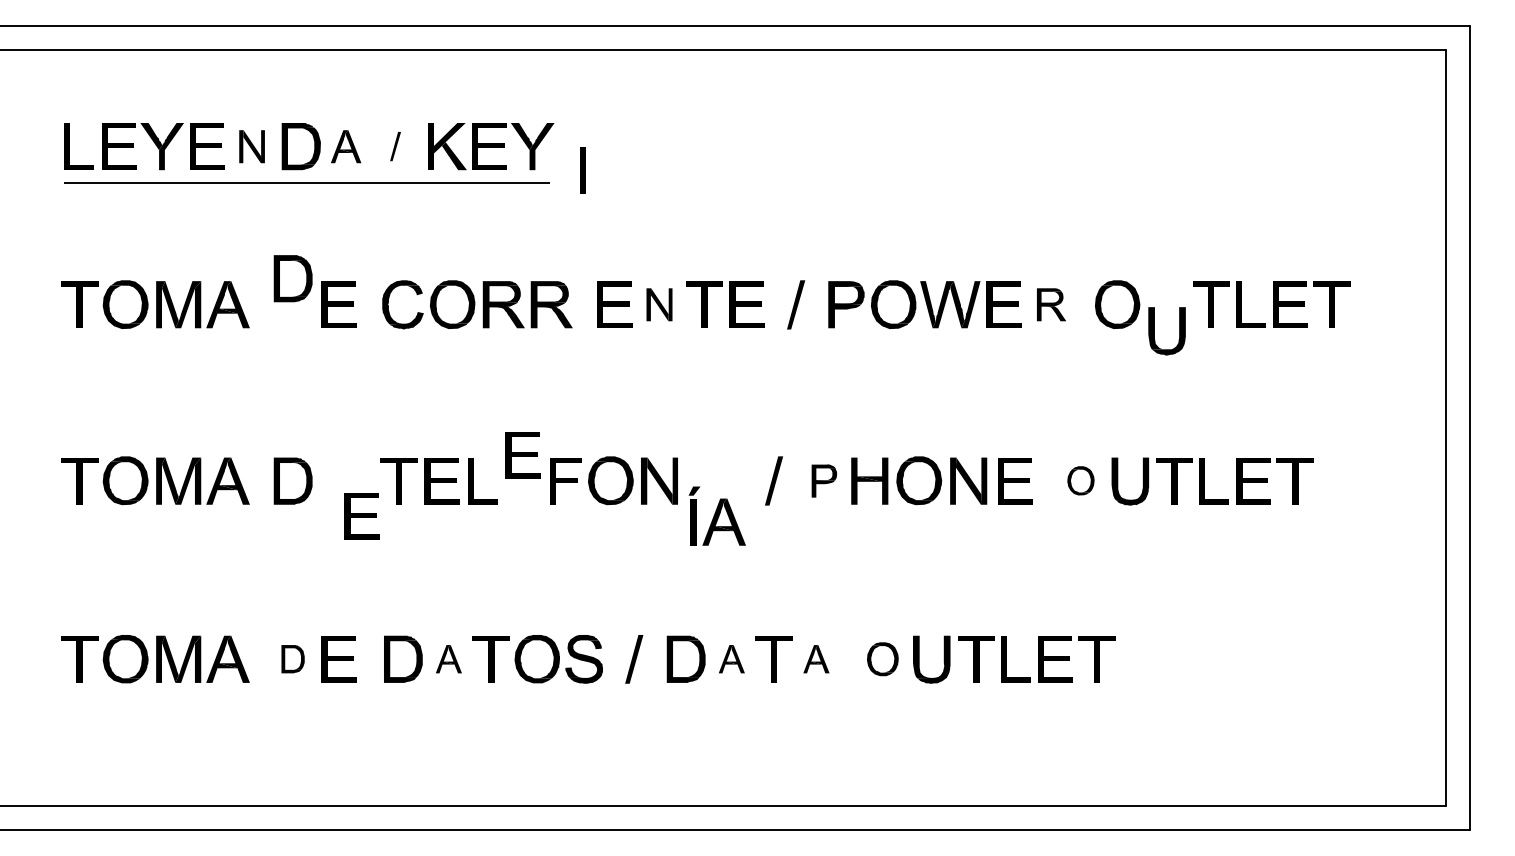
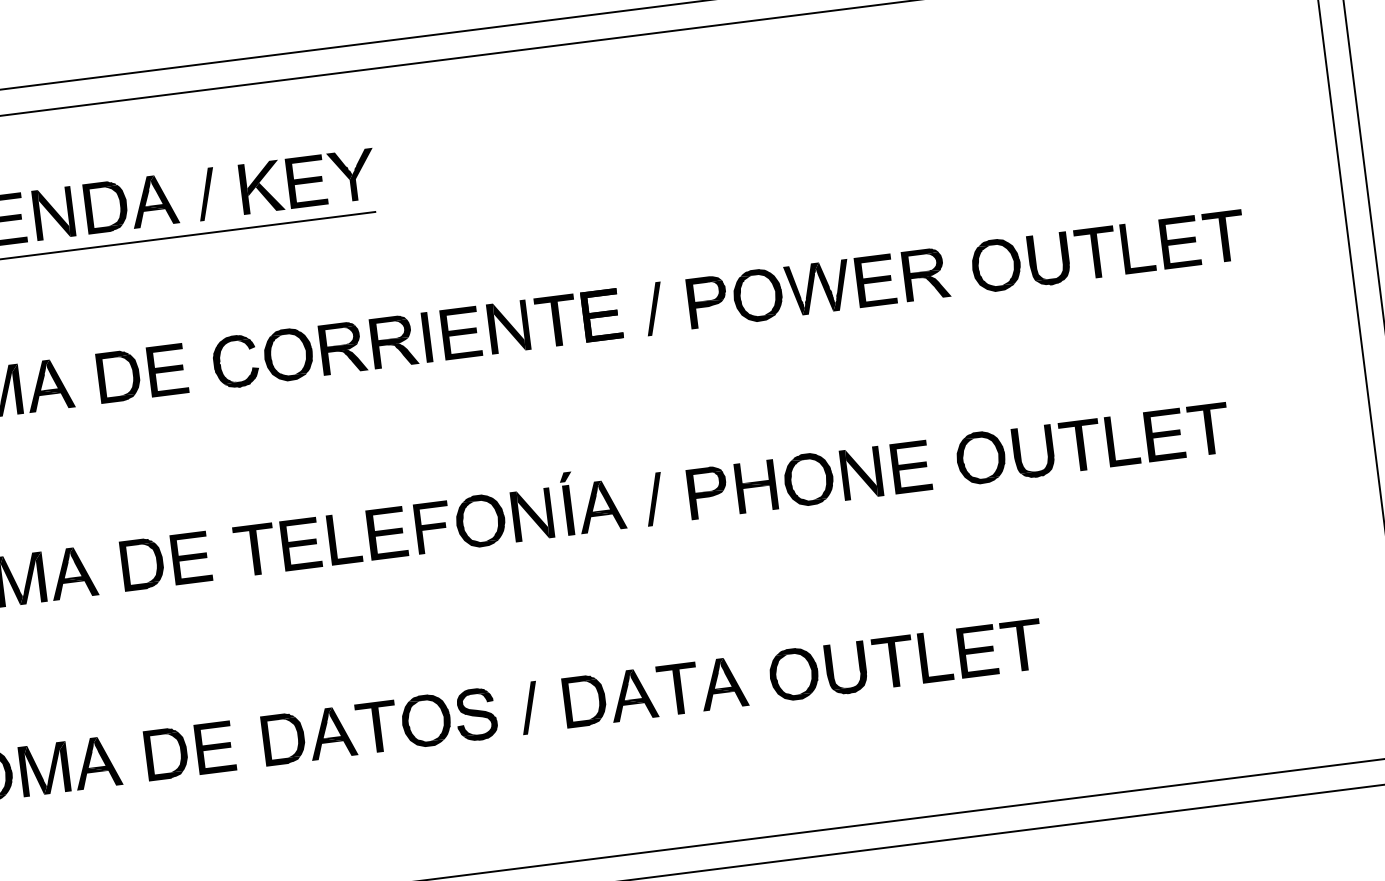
part: (251, 146) -> (53, 213), size x1.43
part: (345, 146) -> (153, 200), size x1.43
part: (395, 146) -> (206, 194), size x1.67
part: (582, 170) -> (426, 337), moved
part: (292, 278) -> (118, 376), moved
part: (659, 304) -> (508, 326), size x1.43
part: (1051, 304) -> (925, 274), size x1.43
part: (1154, 331) -> (1035, 261), moved
part: (522, 455) -> (386, 533), moved
part: (824, 480) -> (708, 492), size x1.43
part: (1080, 480) -> (980, 457), size x1.67
part: (716, 515) -> (592, 500), moved
part: (361, 516) -> (190, 558), moved
part: (292, 658) -> (165, 753), size x1.67
part: (448, 658) -> (331, 732), size x1.67
part: (731, 658) -> (632, 694), size x1.67
part: (816, 658) -> (723, 682), size x1.67
part: (882, 659) -> (793, 674), size x1.43

